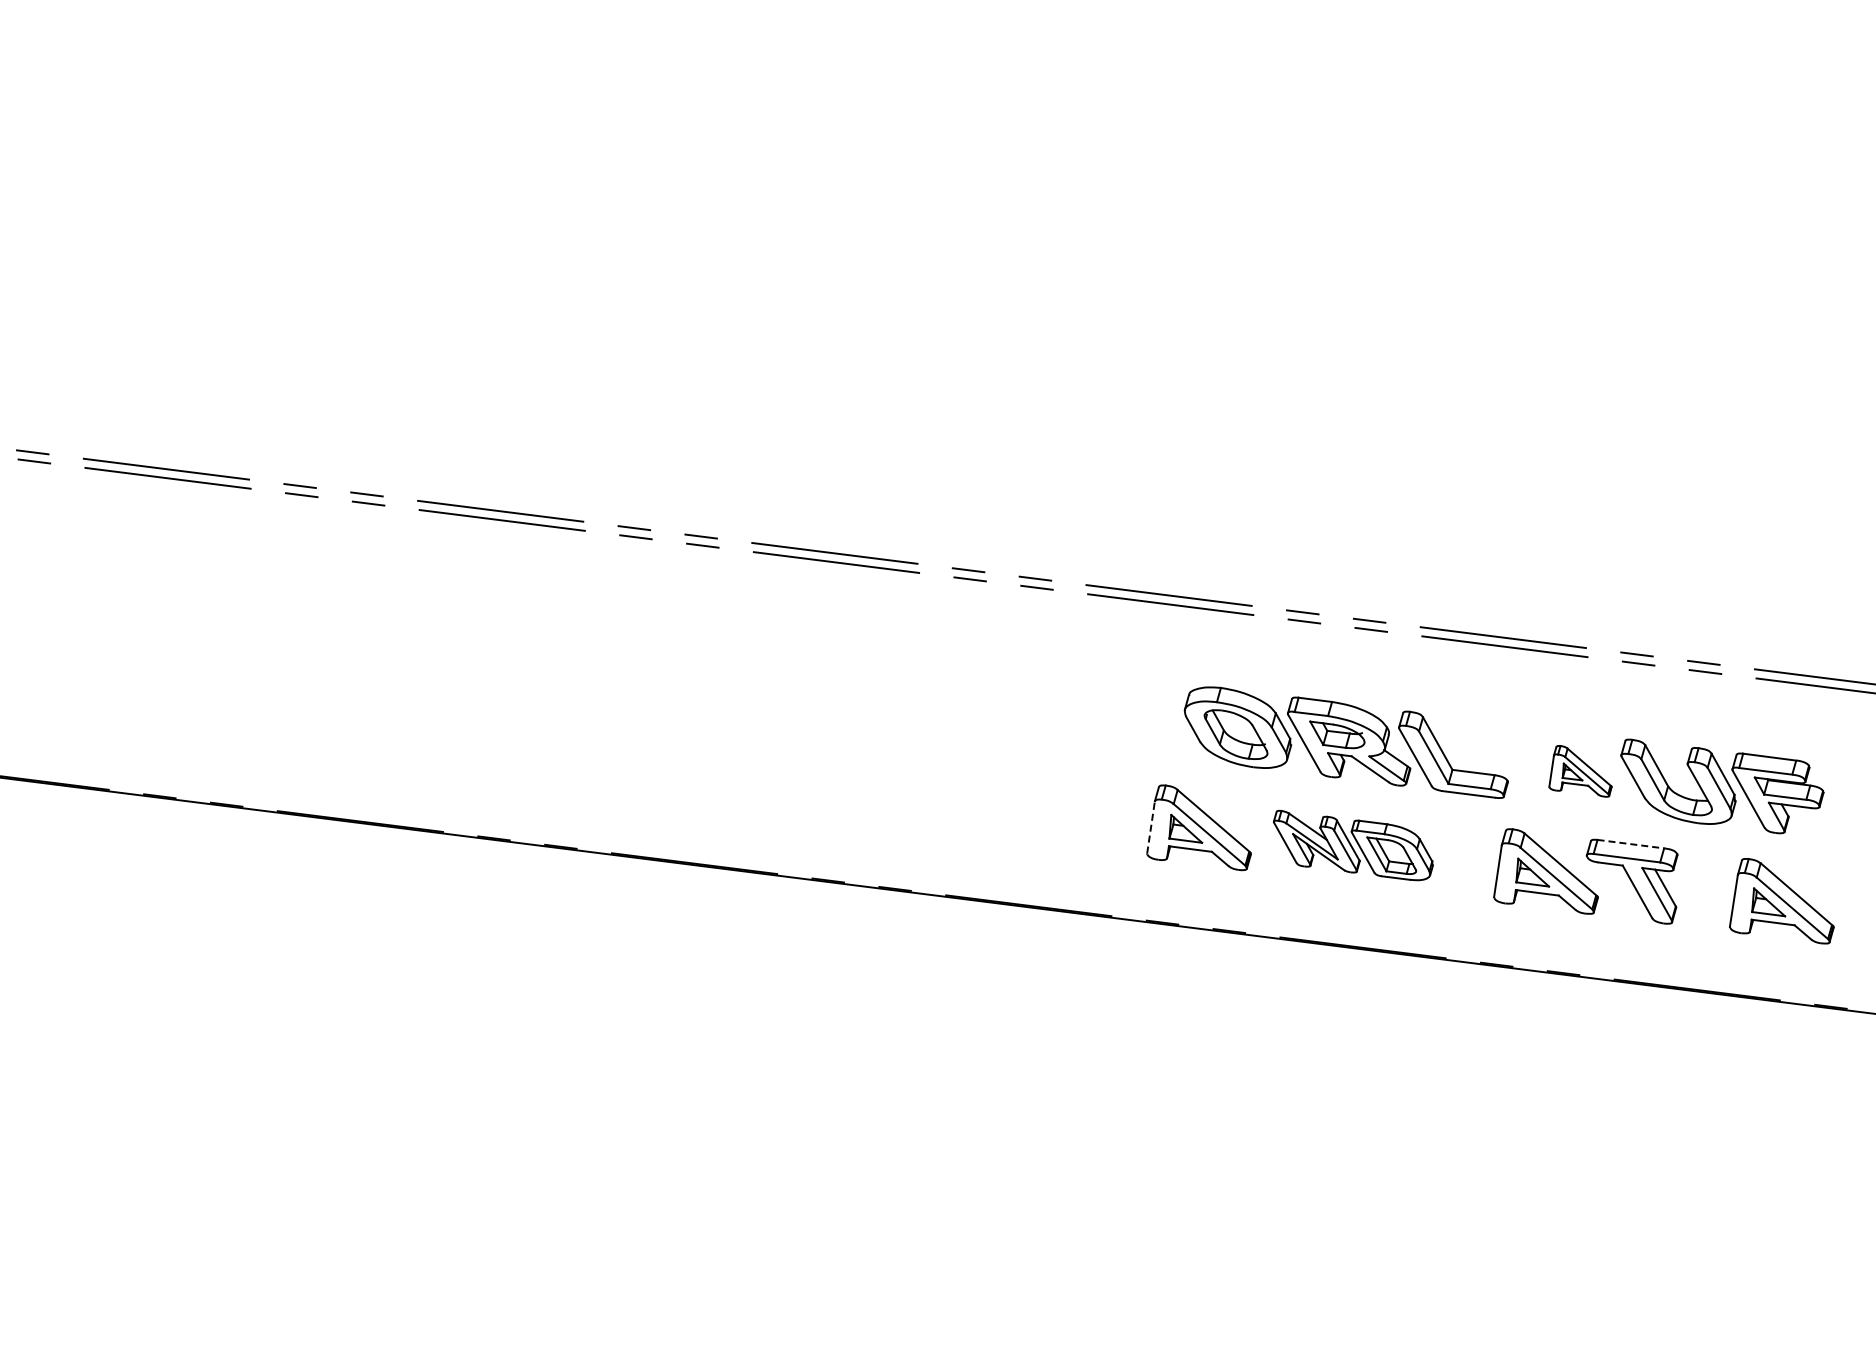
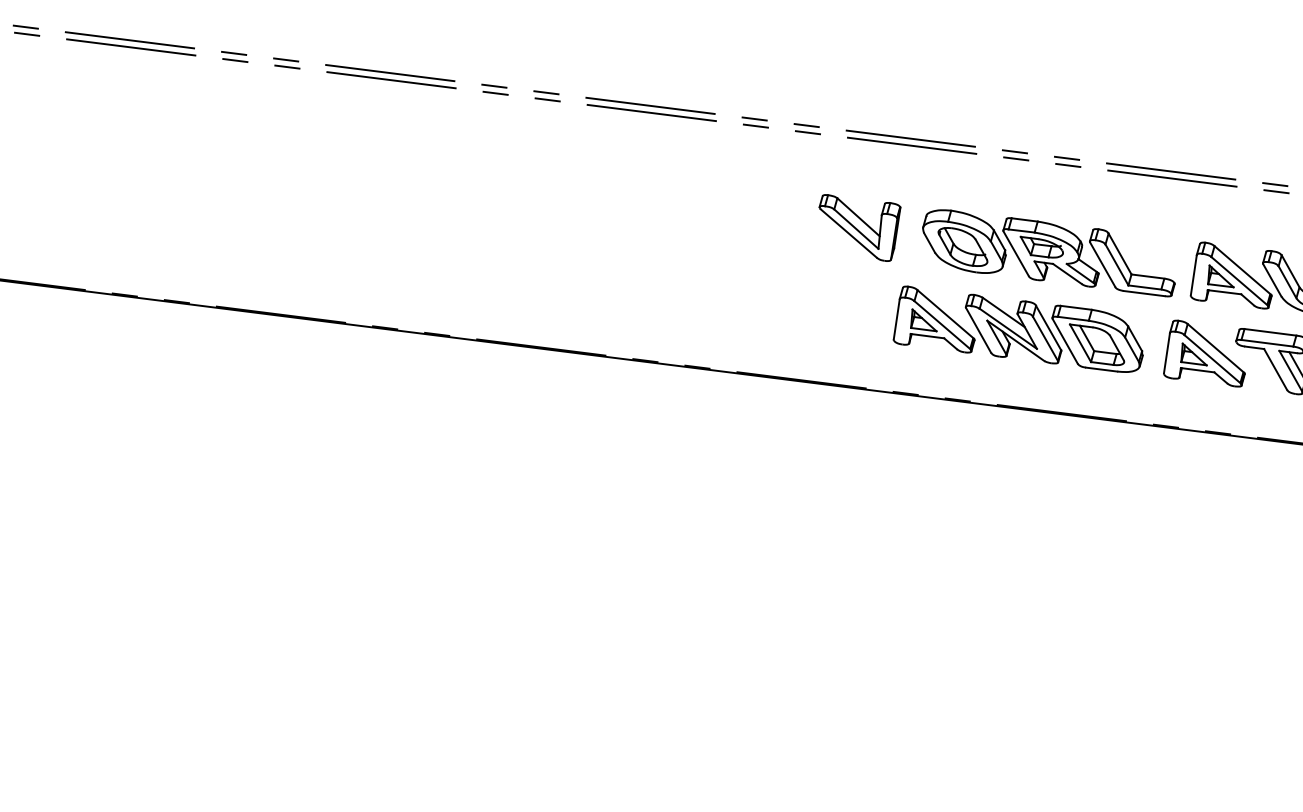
part: (1103, 710) -> (859, 228), added
part: (1580, 771) -> (1231, 275), size x1.67
line: (1151, 826) -> (897, 318), dashed -> solid
line: (1630, 844) -> (1270, 332), dashed -> solid
part: (1353, 845) -> (1054, 333), size x1.43

